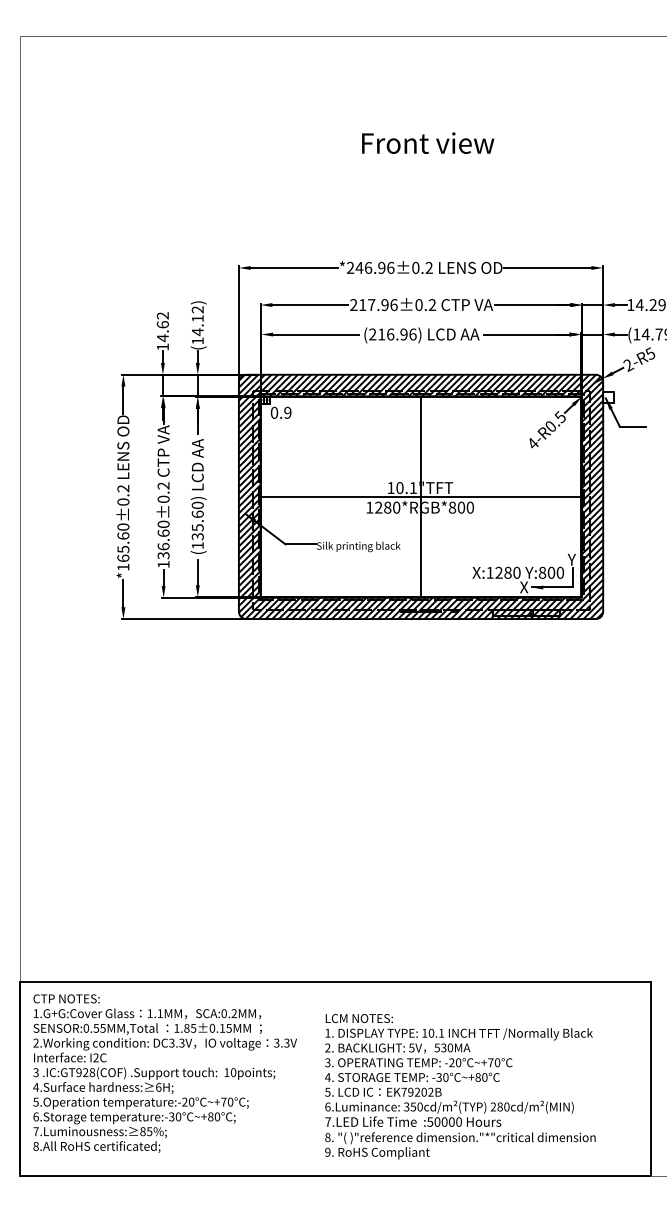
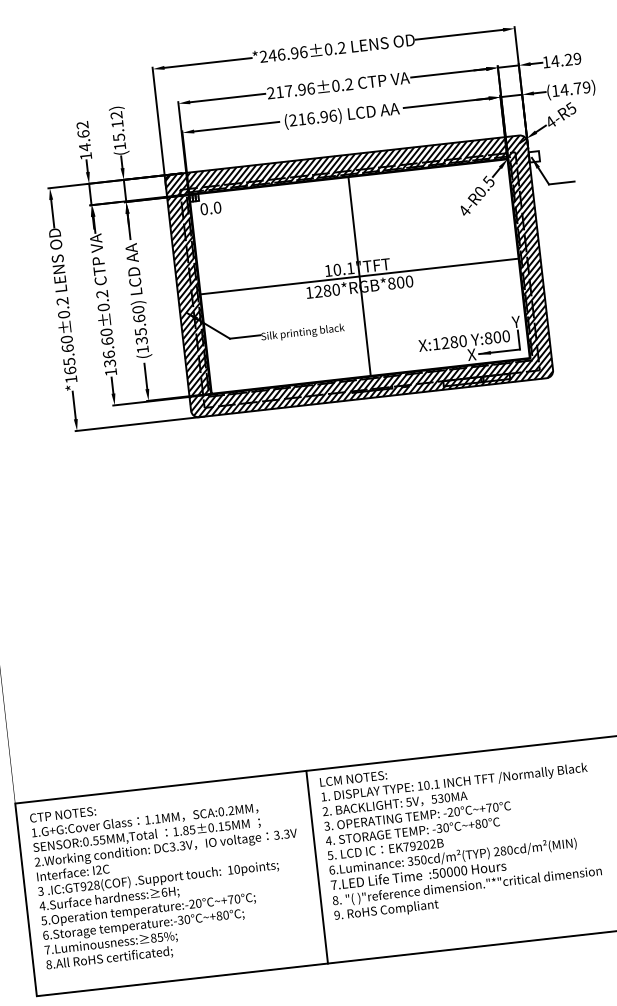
text: (197, 332) -> (118, 137), (14.12) -> (15.12)
text: (628, 365) -> (550, 122), 2-R5 -> 4-R5
text: (287, 412) -> (217, 207), 0.9 -> 0.0
line: (313, 1079) -> (317, 867), added
text: (460, 1086) -> (461, 835), moved

